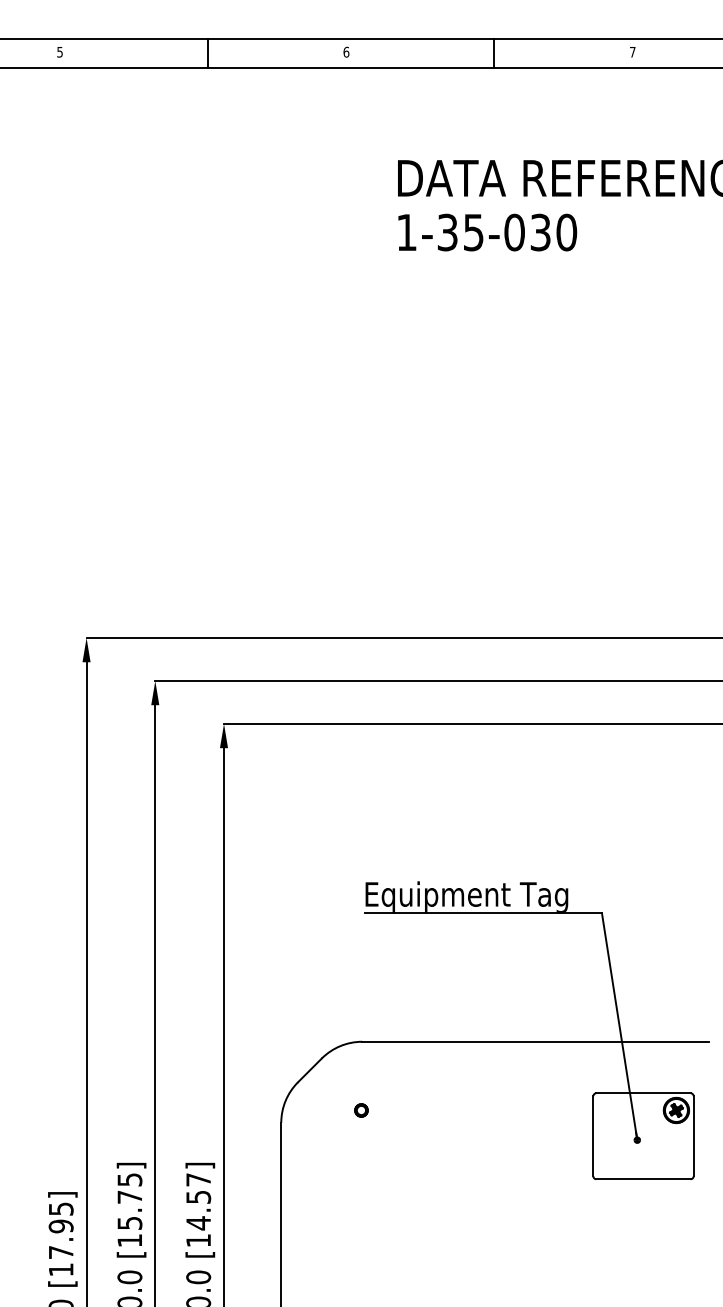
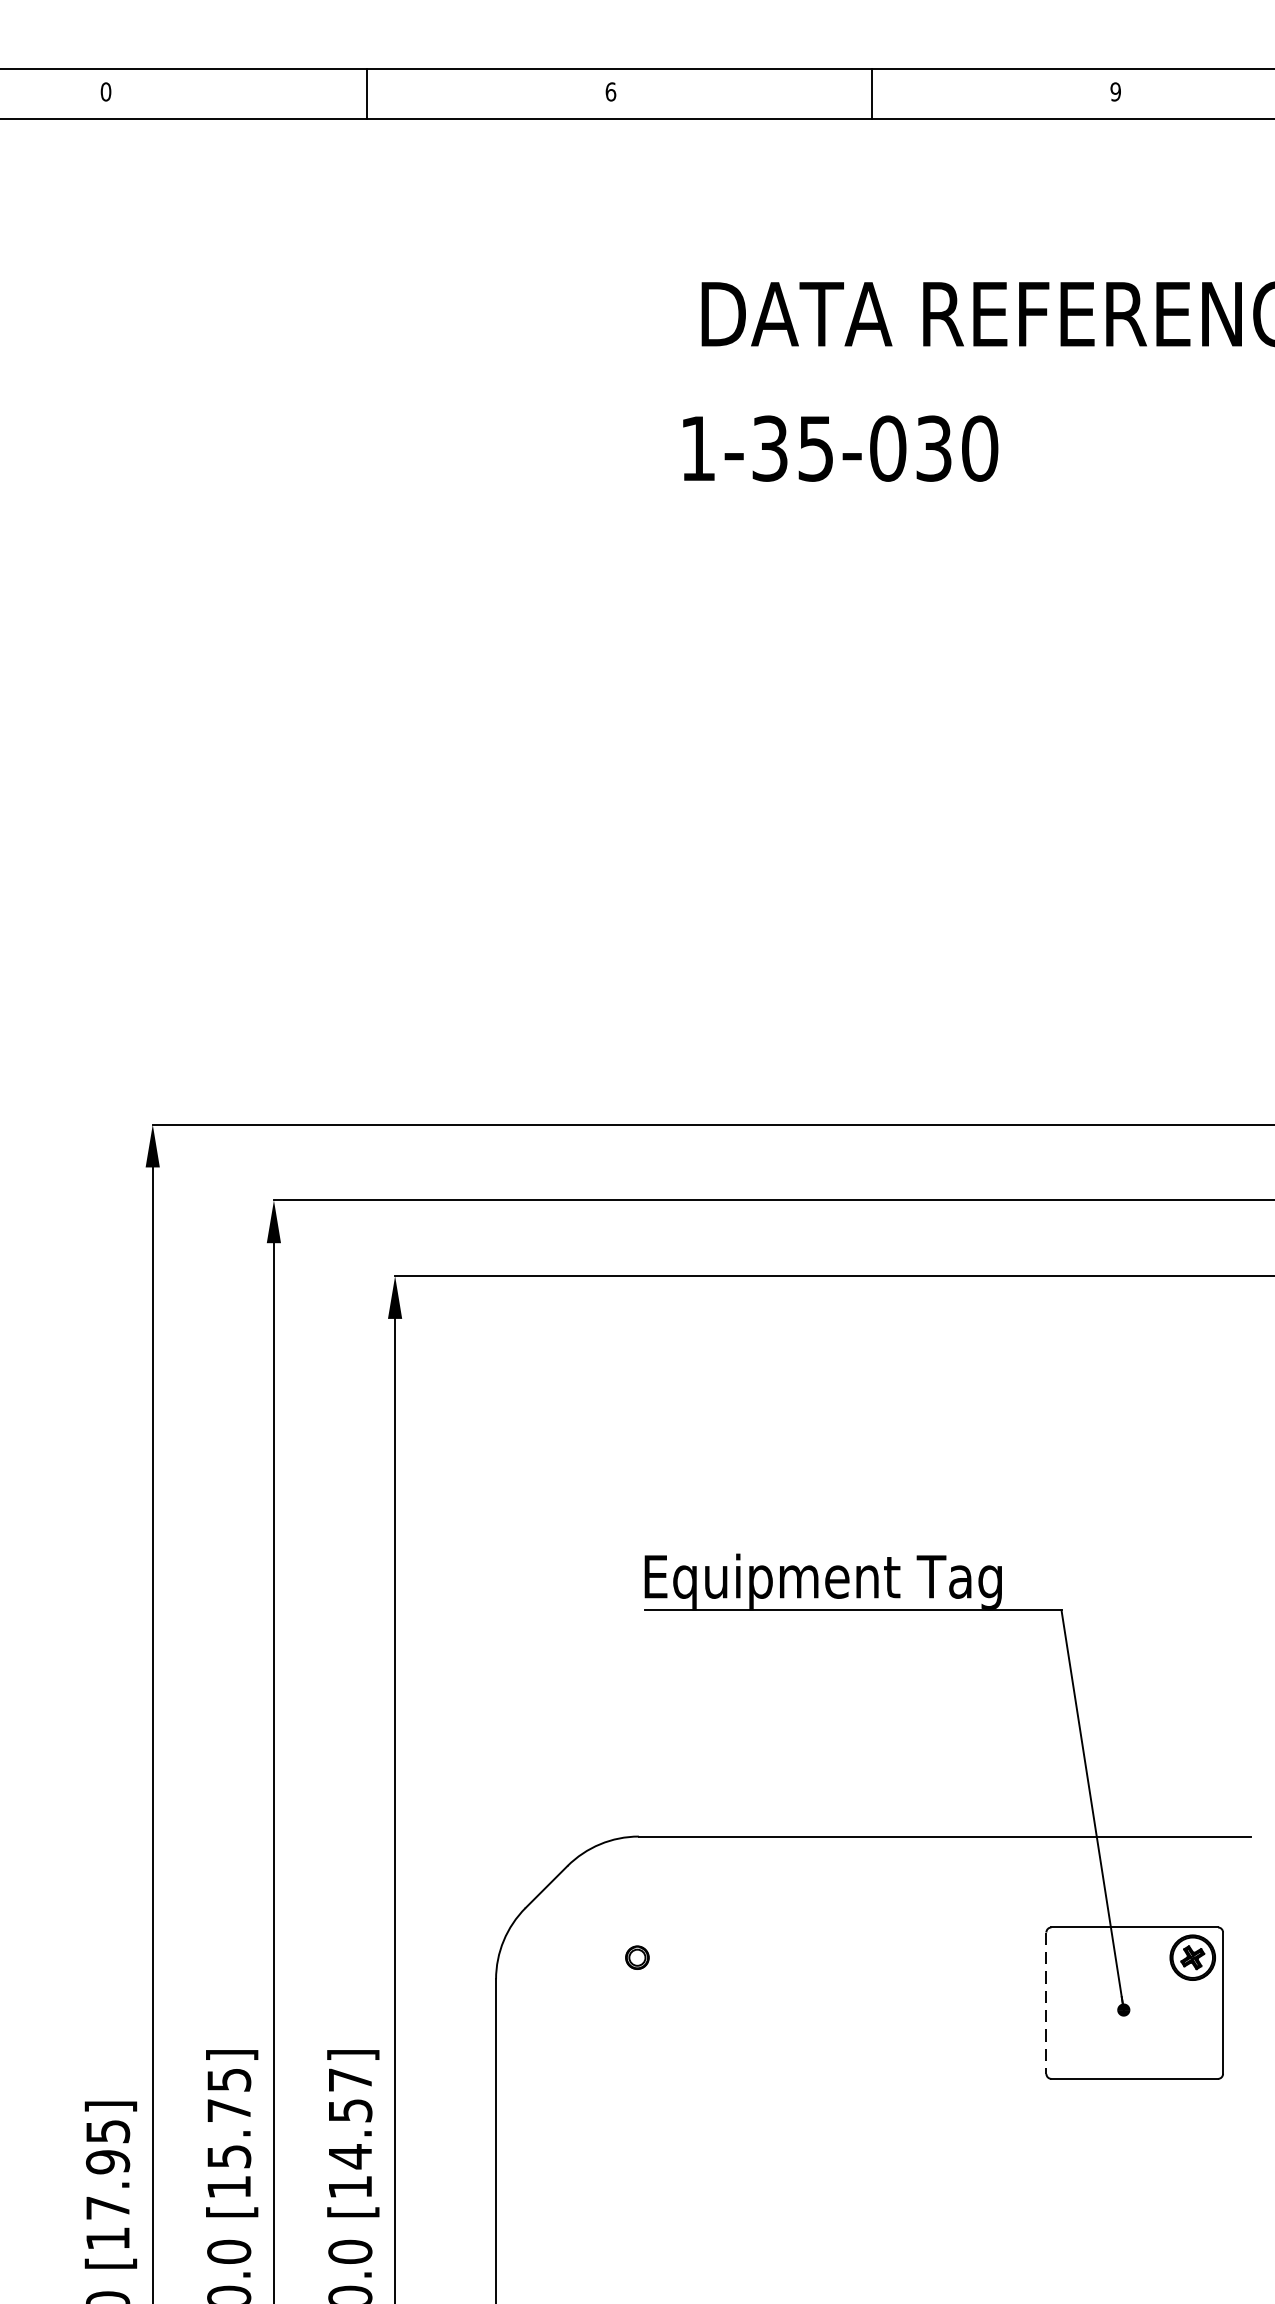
text: (59, 51) -> (105, 90), 5 -> 0
text: (632, 51) -> (1115, 90), 7 -> 9
text: (487, 232) -> (840, 448), moved
line: (593, 1136) -> (1046, 2003), solid -> dashed

